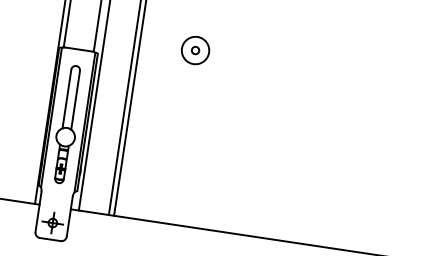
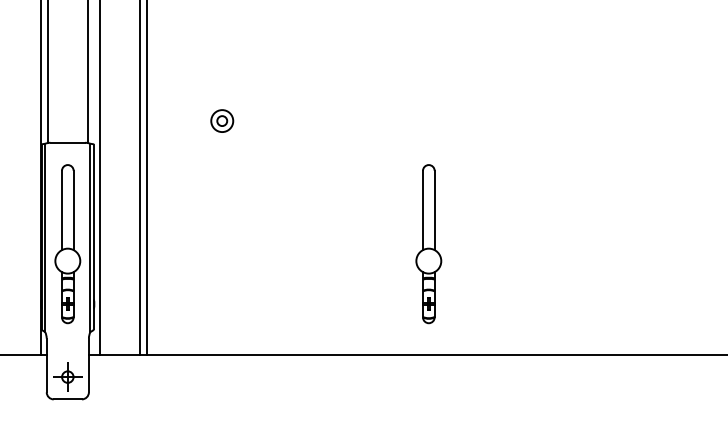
circle: (195, 50) -> (221, 120), size x0.6
part: (334, 164) -> (428, 244), added

